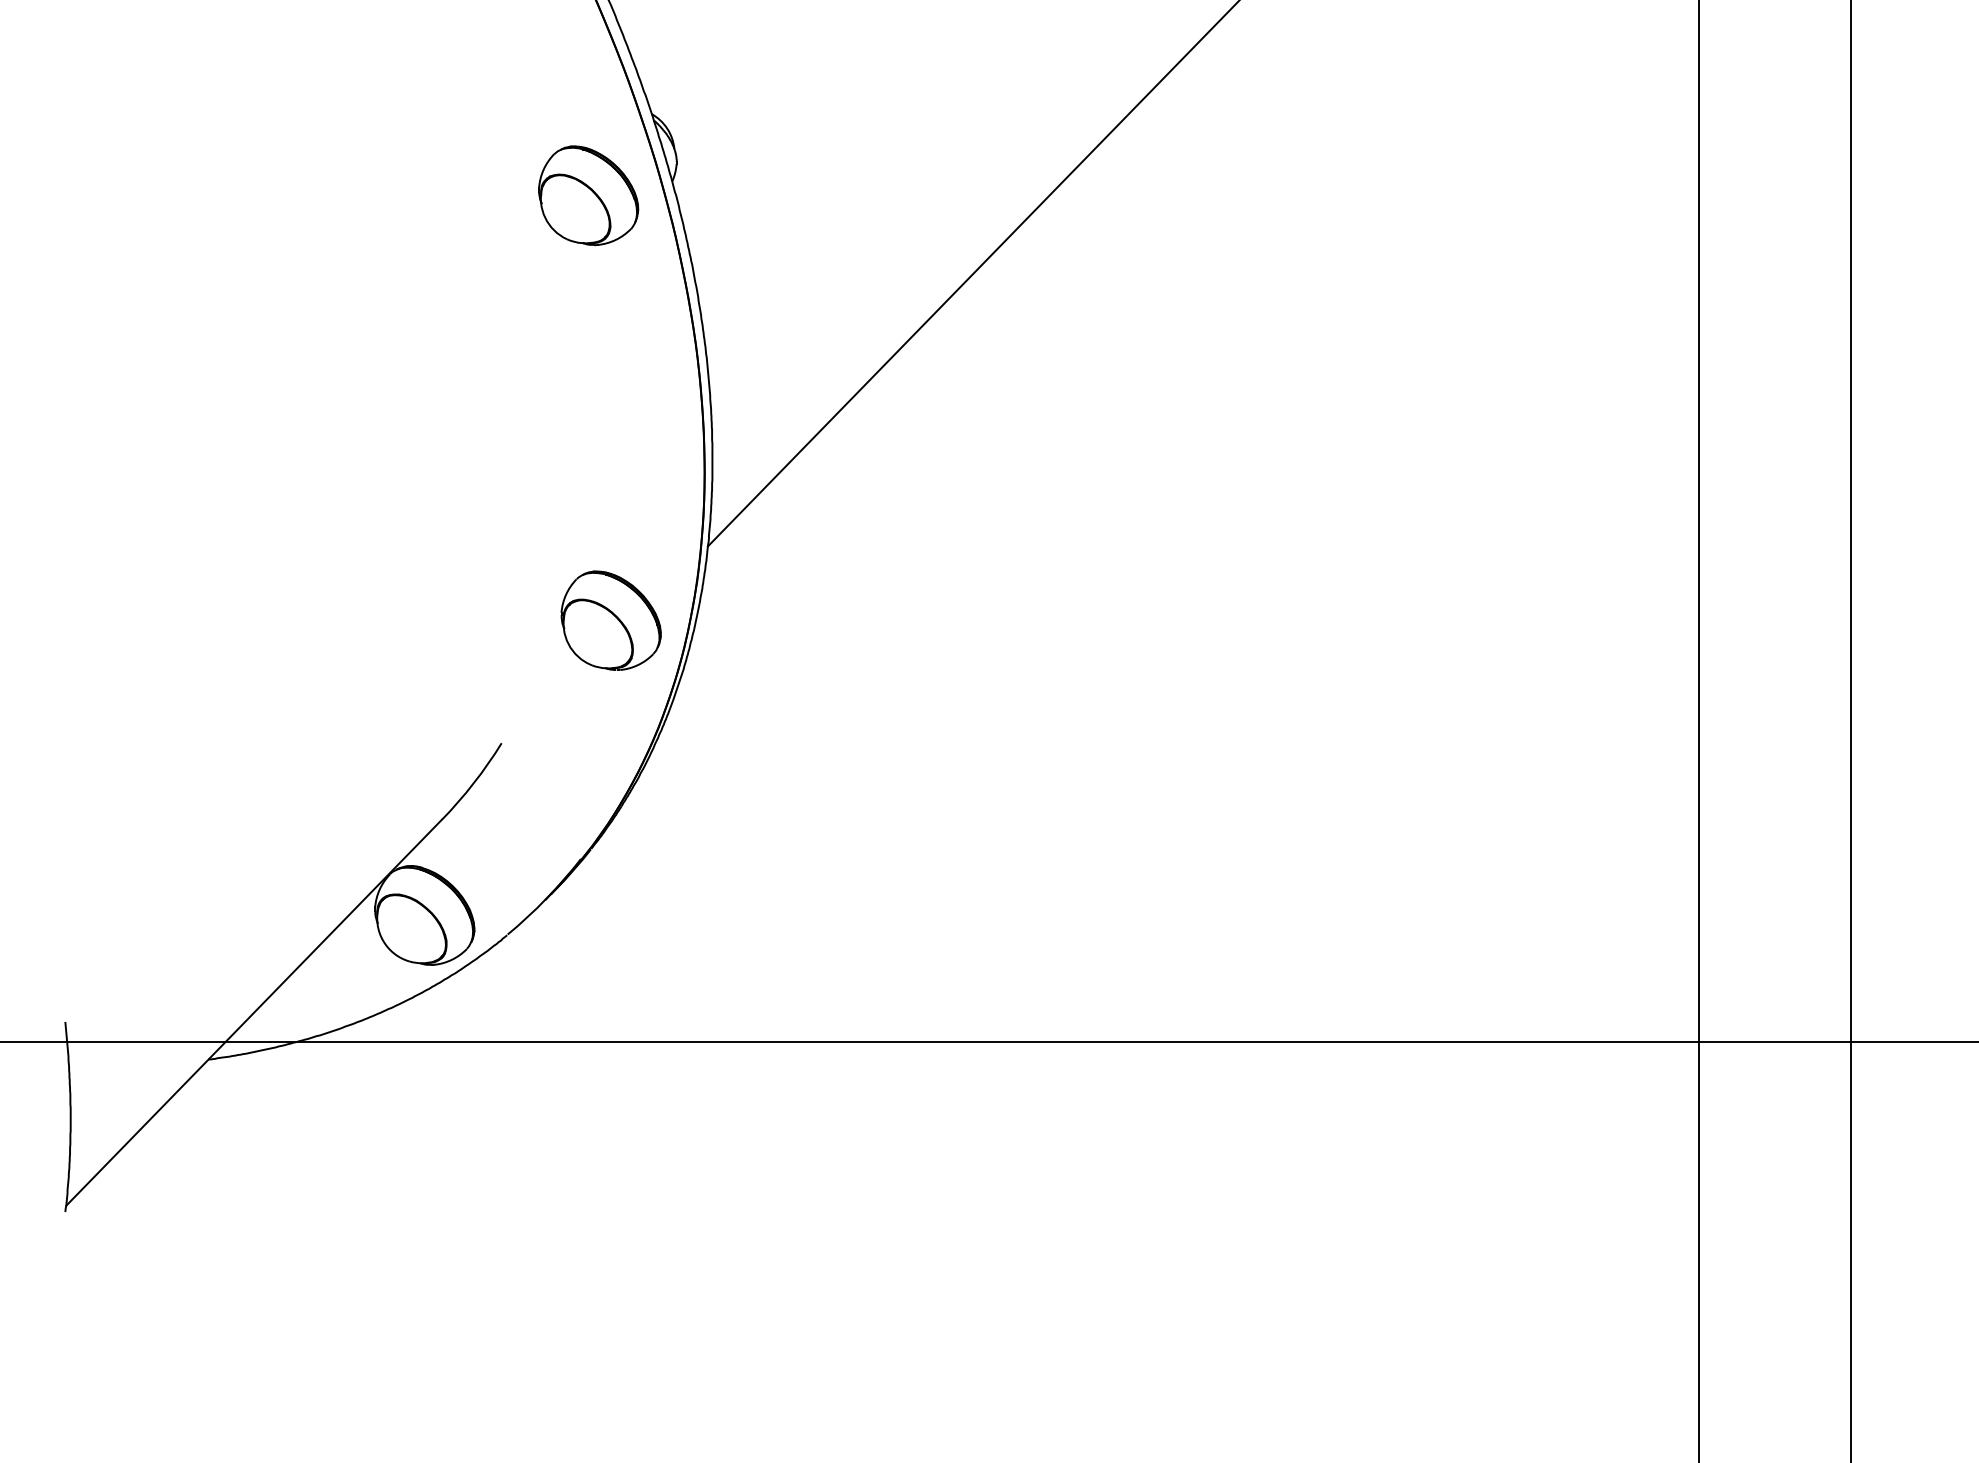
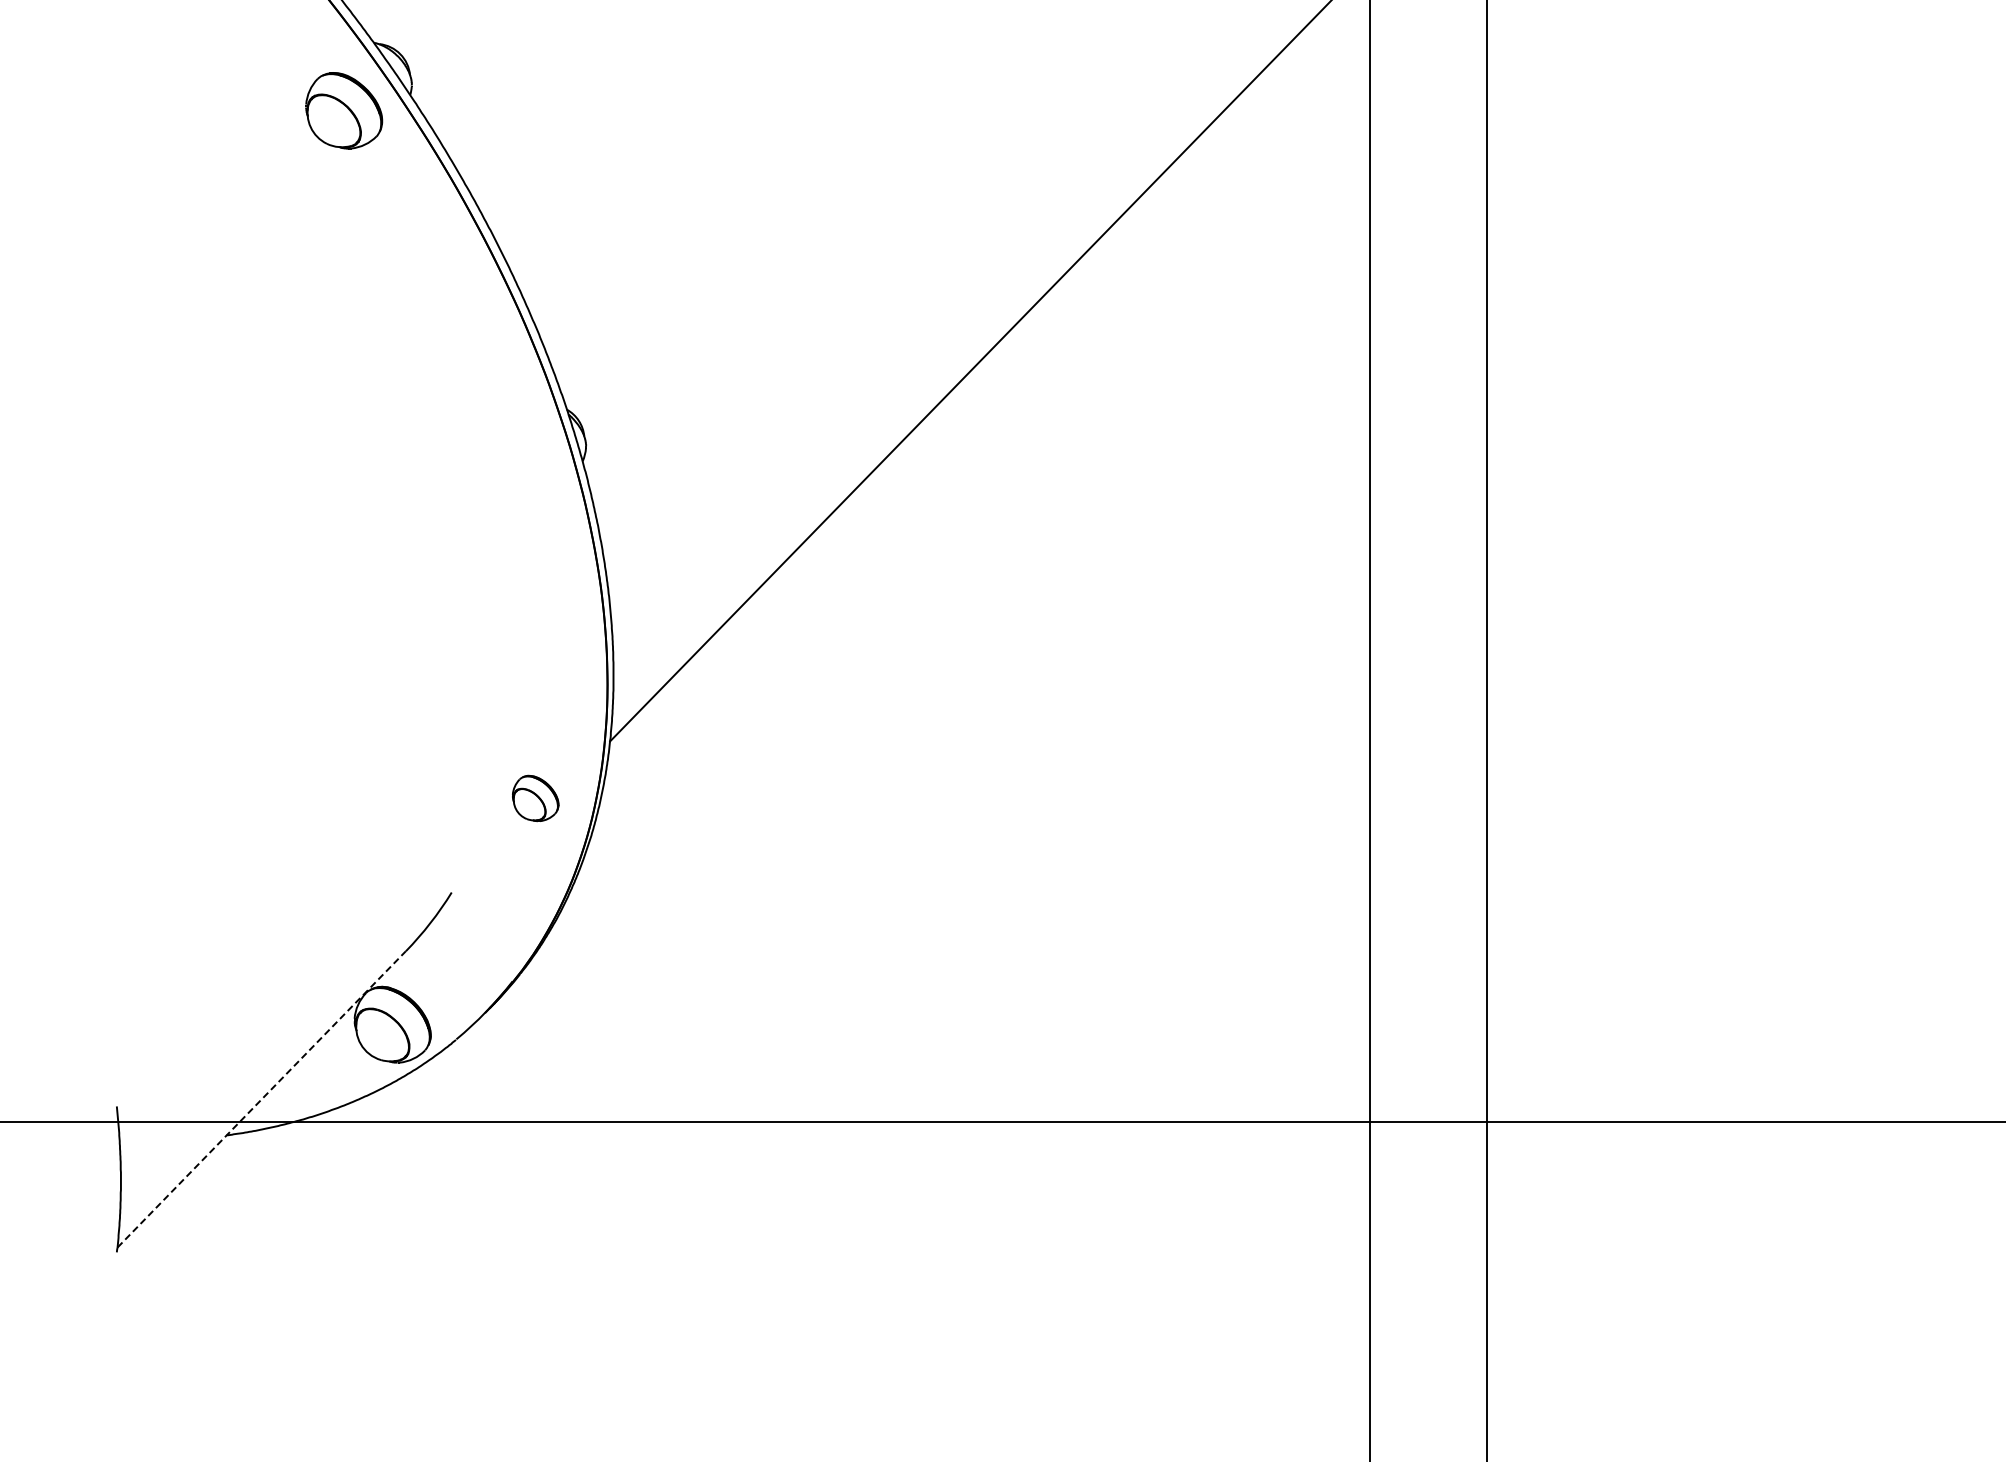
part: (588, 195) -> (518, 472), removed
part: (610, 620) -> (535, 798), size x0.6
line: (253, 1012) -> (261, 1099), solid -> dashed

